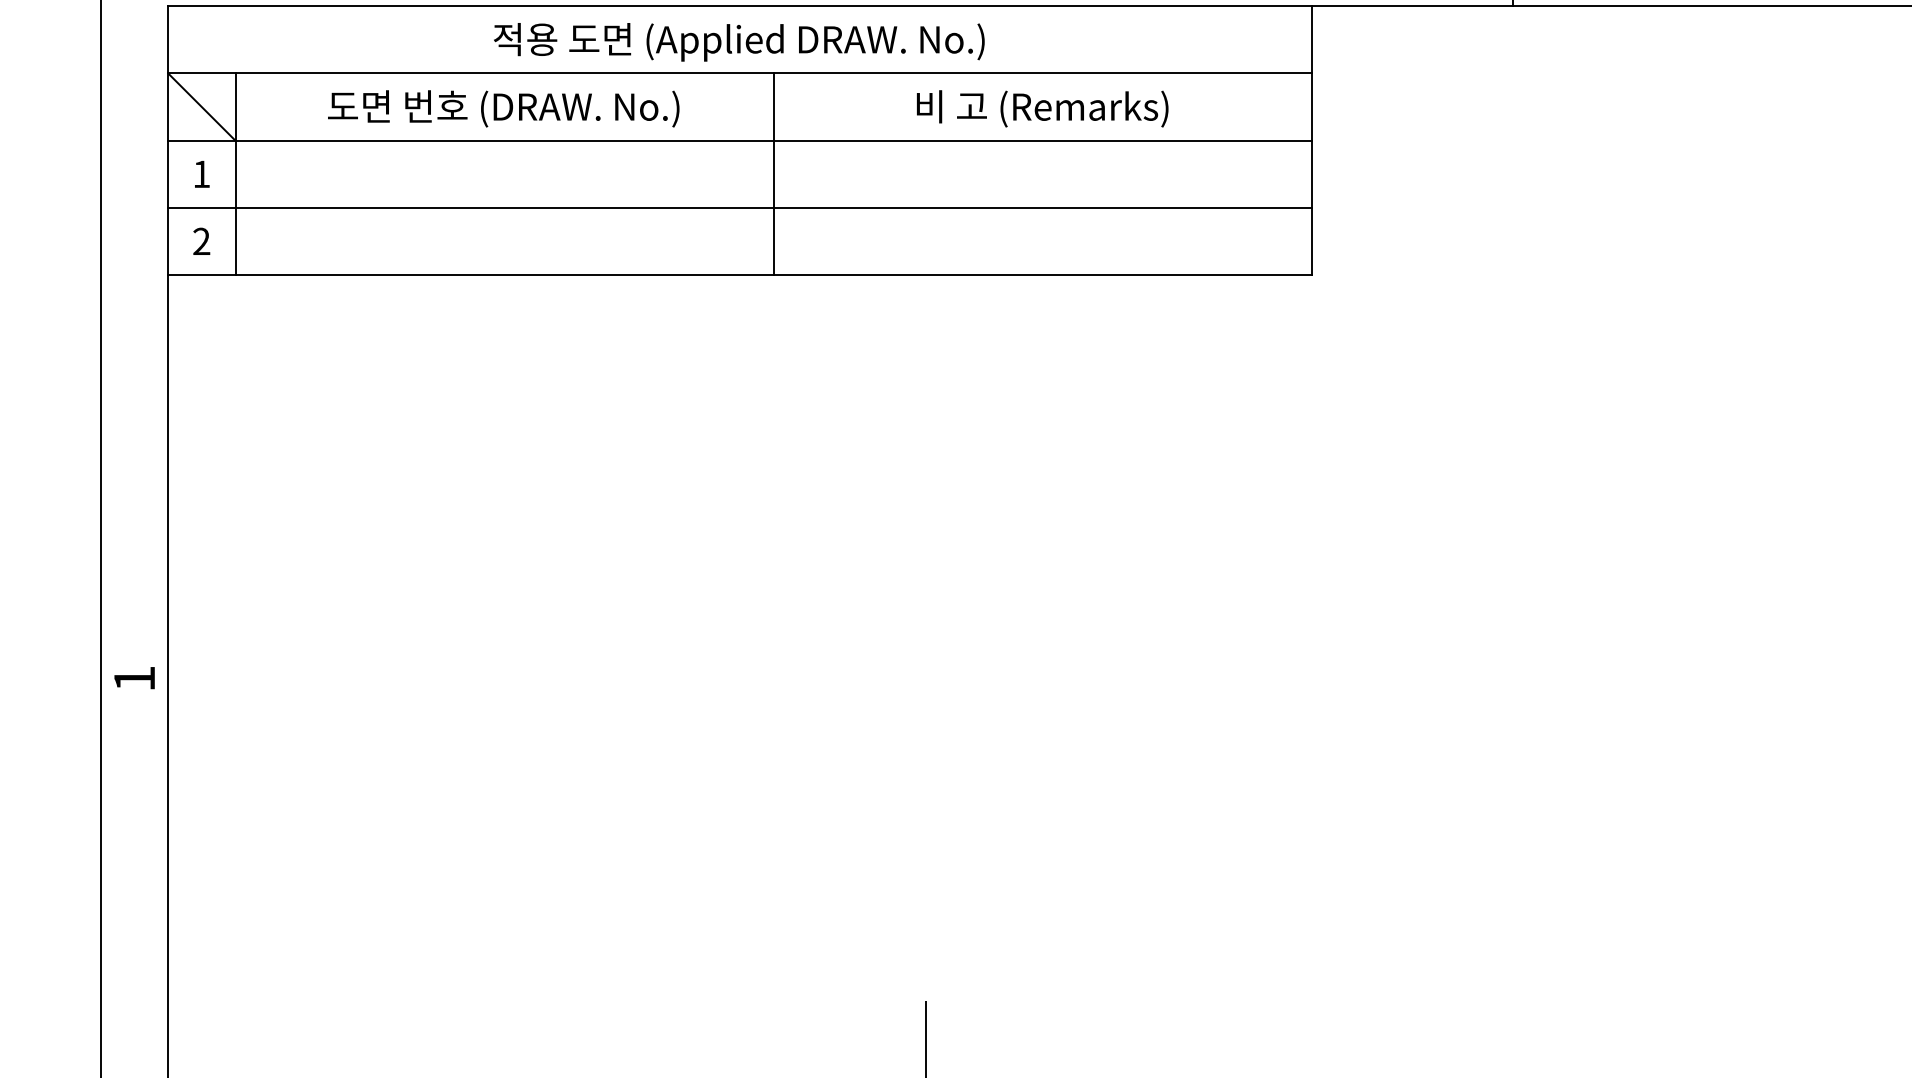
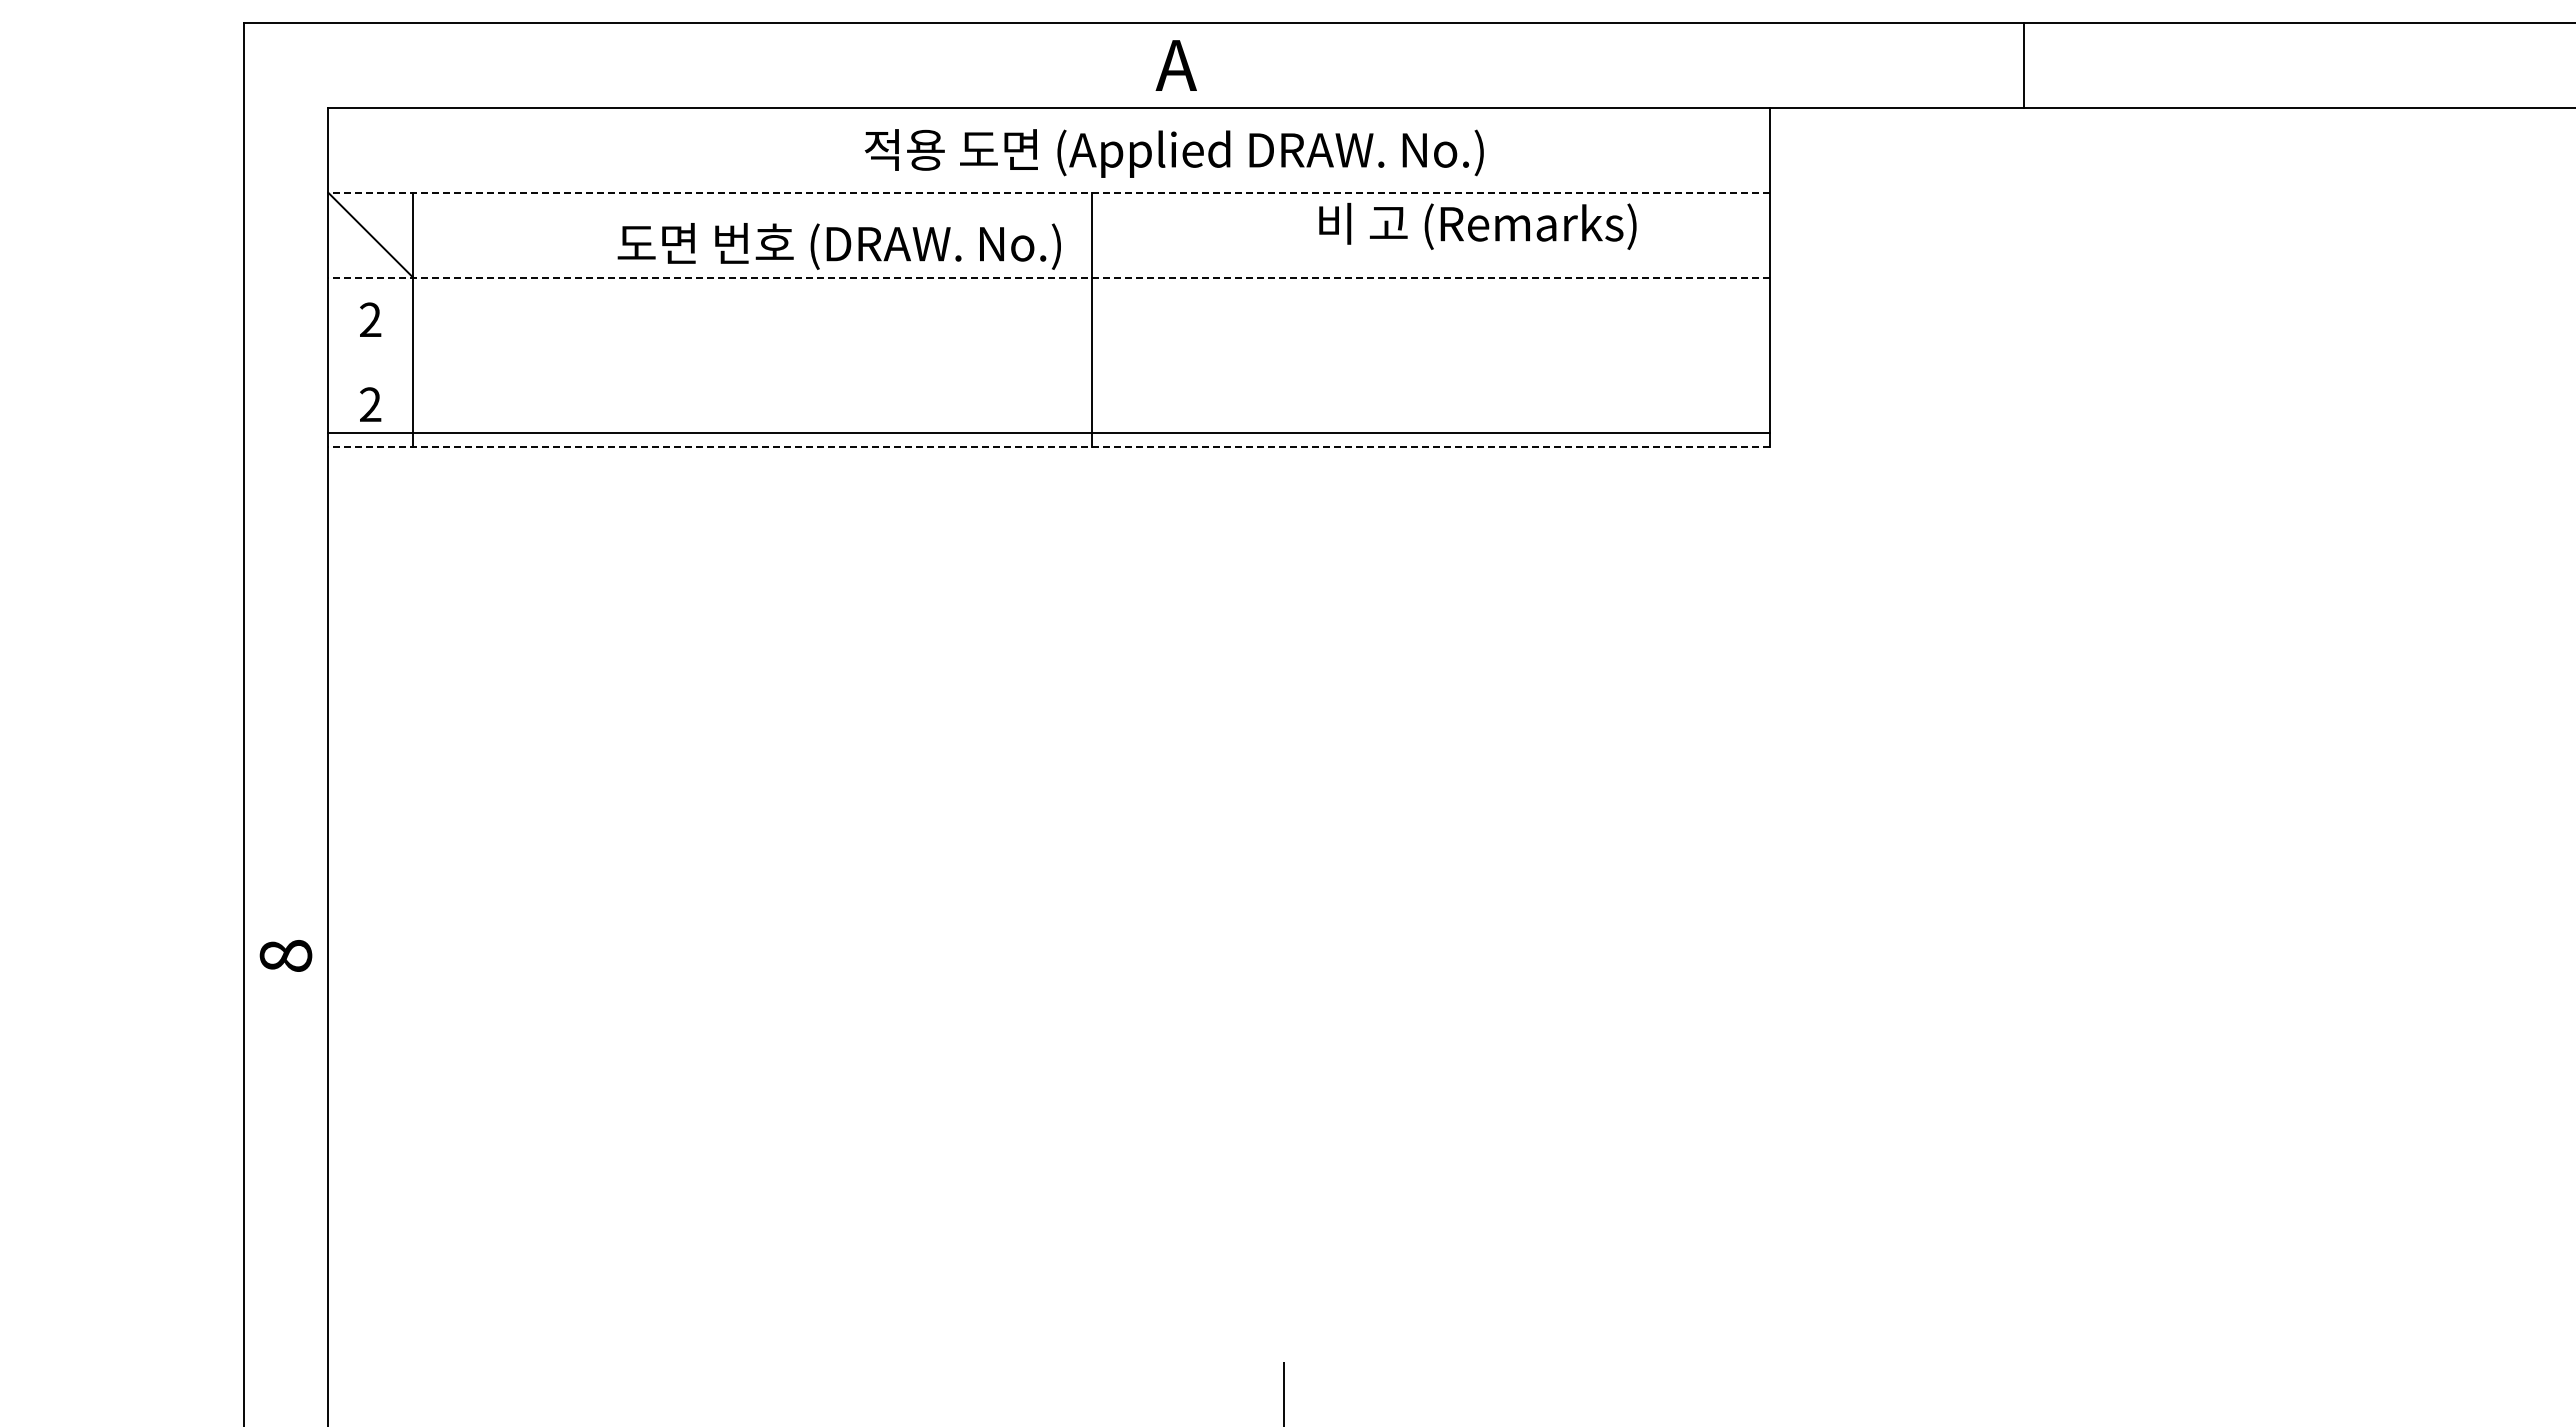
text: (738, 42) -> (1173, 153), moved
line: (740, 73) -> (1049, 192), solid -> dashed
text: (503, 108) -> (838, 246), moved
text: (1042, 108) -> (1477, 225), moved
line: (740, 140) -> (1049, 277), solid -> dashed
text: (201, 173) -> (370, 319), 1 -> 2
line: (739, 208) -> (1048, 433), moved
line: (740, 275) -> (1049, 447), solid -> dashed
text: (134, 678) -> (285, 955), 1 -> 8

